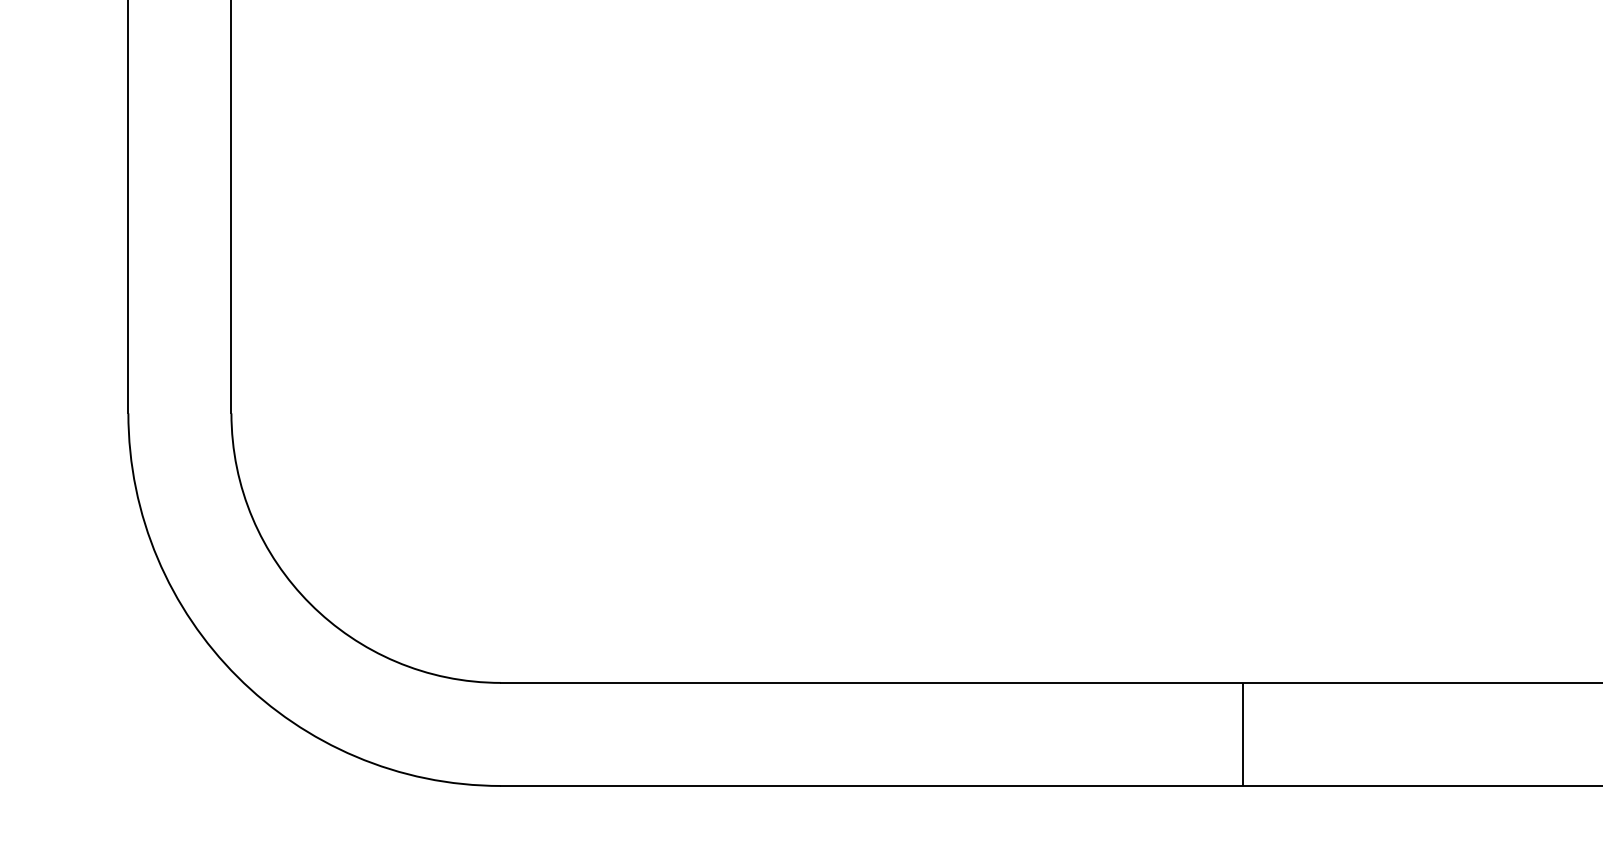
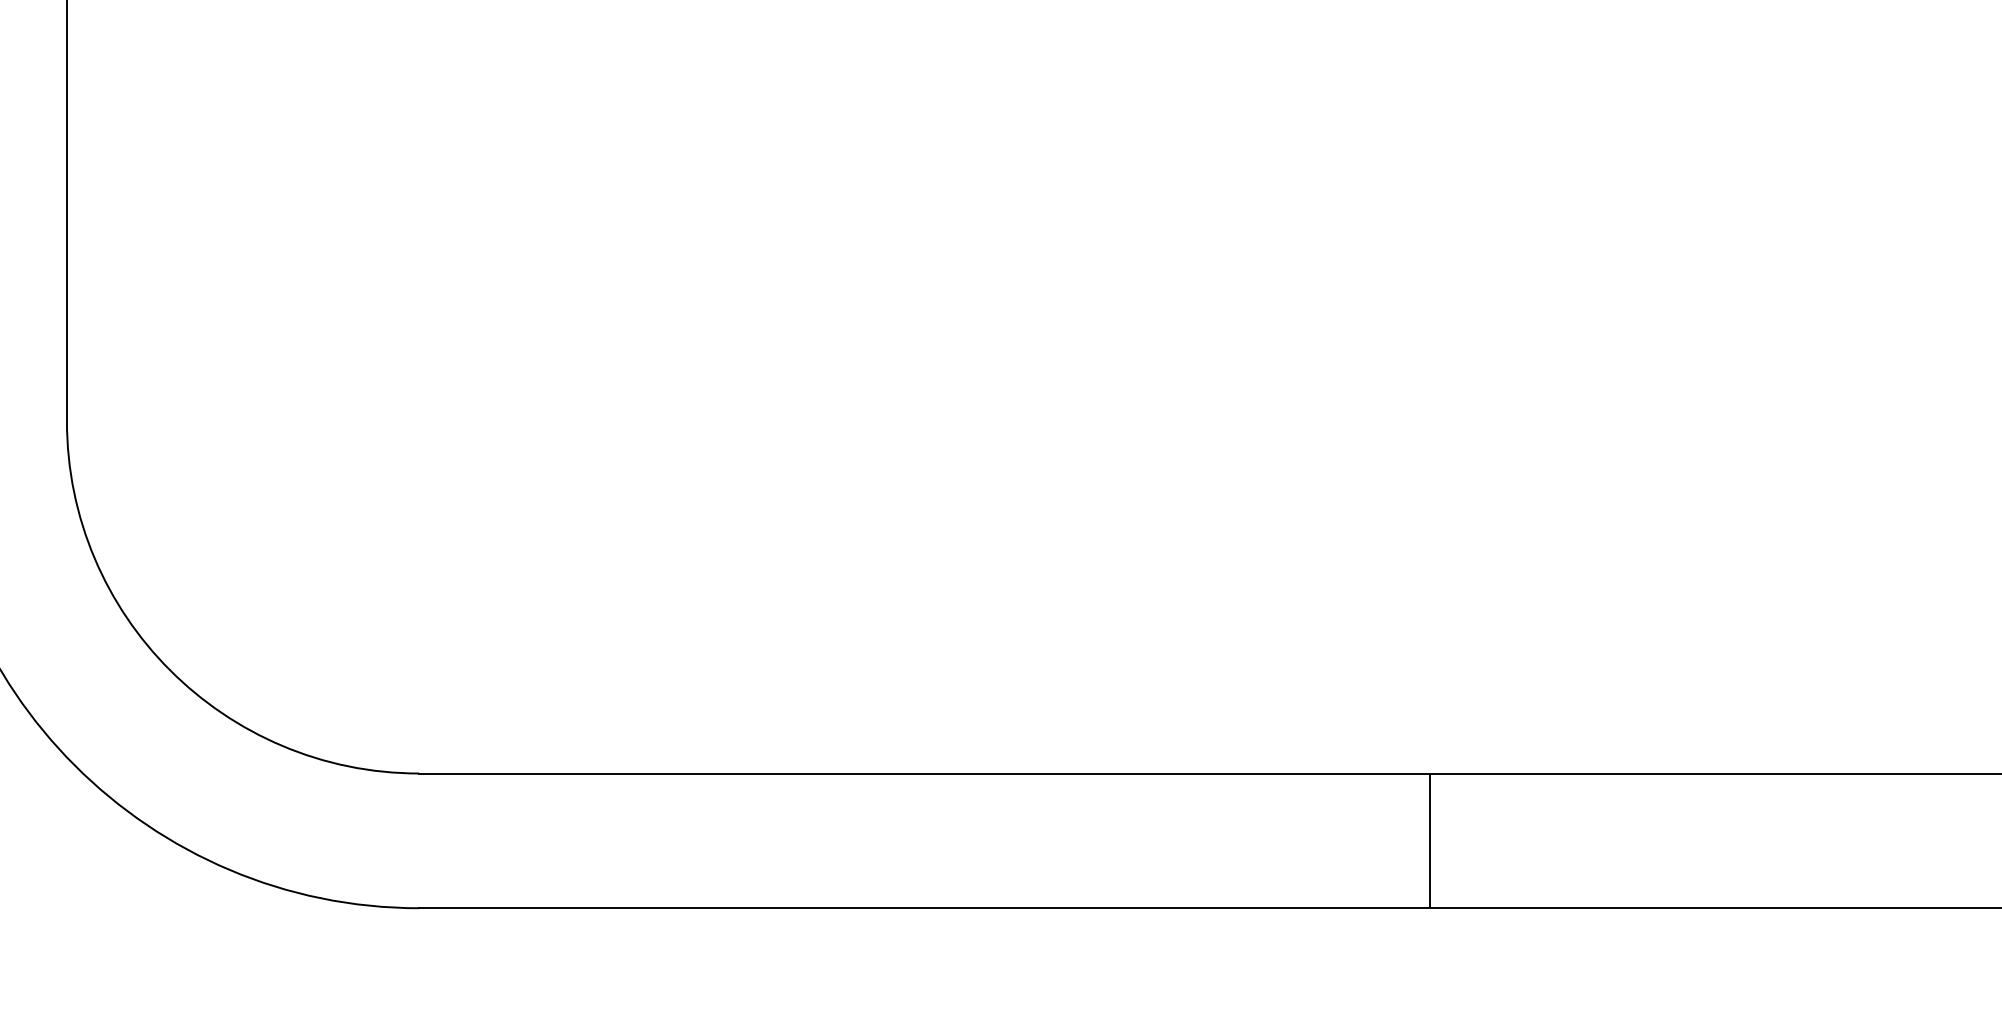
line: (1243, 733) -> (1430, 839), moved

